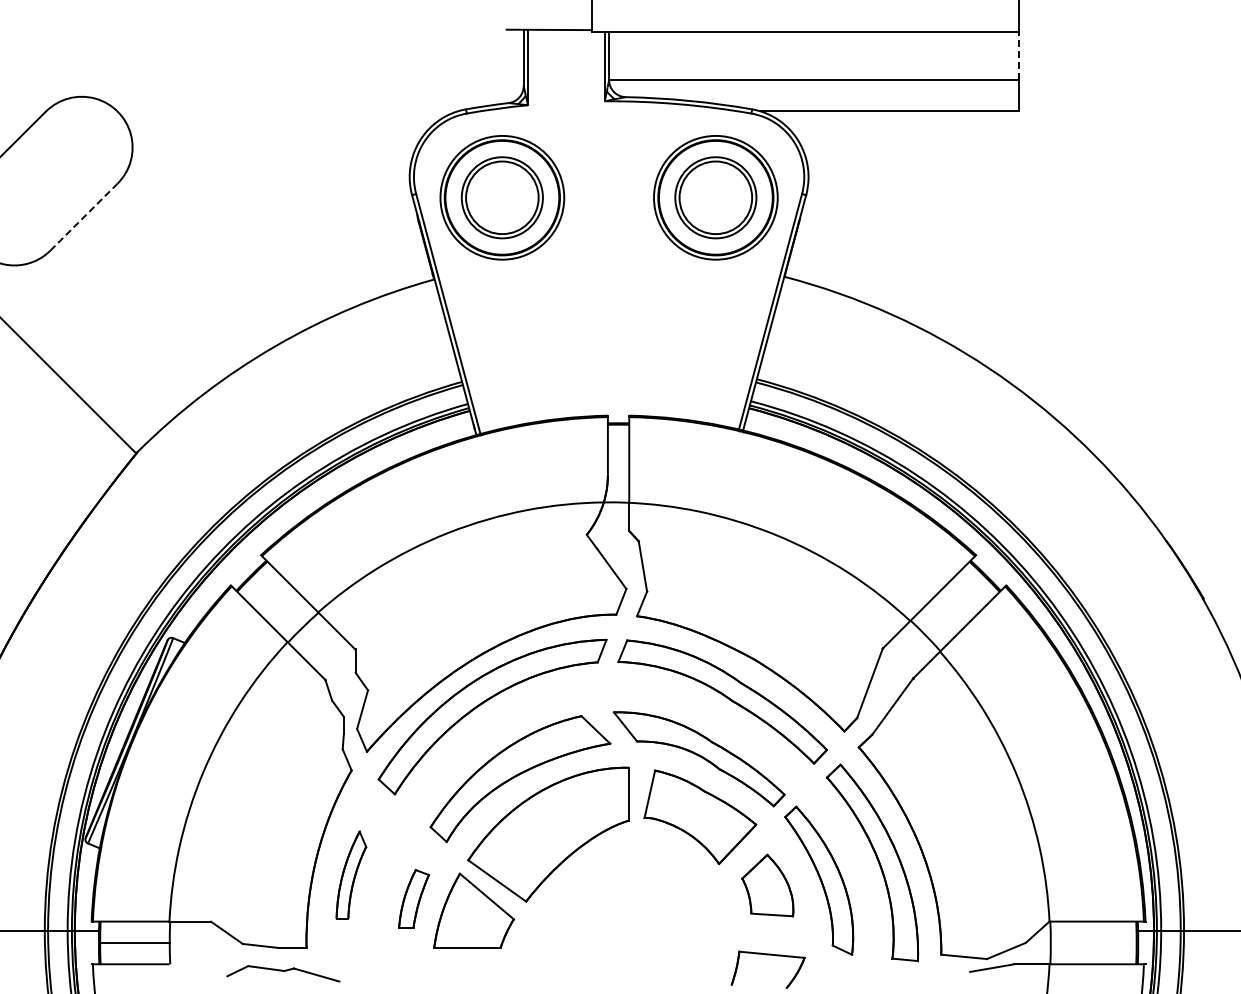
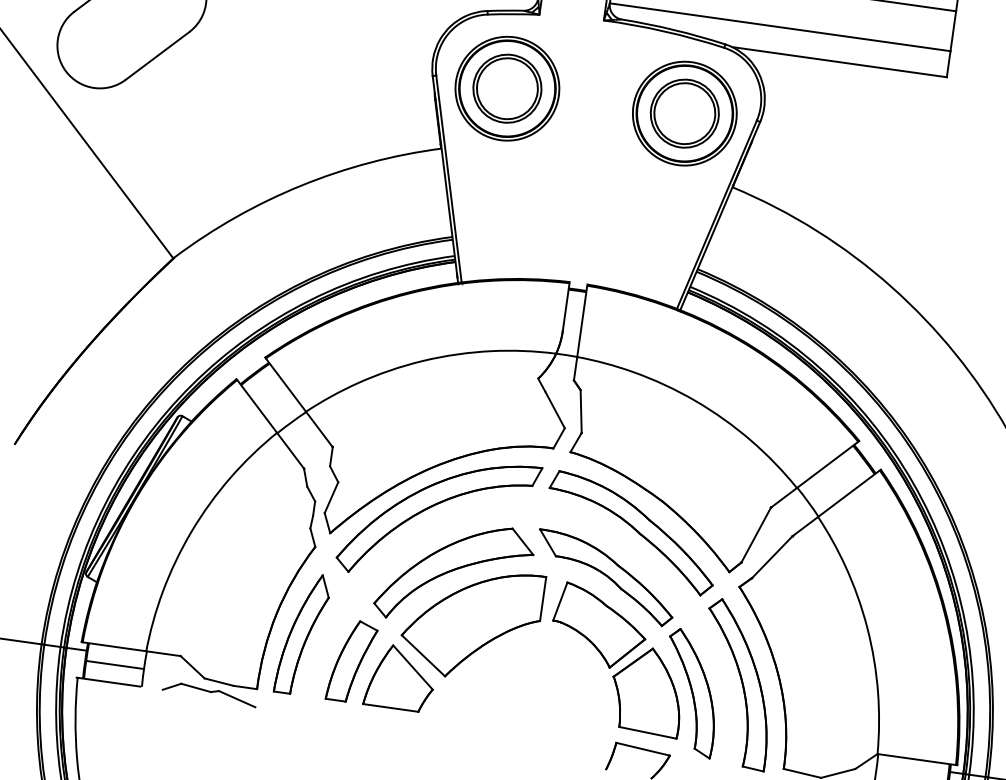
line: (1019, 55) -> (953, 30), dashed -> solid
line: (84, 216) -> (158, 55), dashed -> solid
part: (351, 874) -> (303, 633), size x1.67
part: (767, 885) -> (647, 691), size x1.67
part: (413, 898) -> (351, 660), size x1.67
part: (283, 973) -> (209, 694), moved

